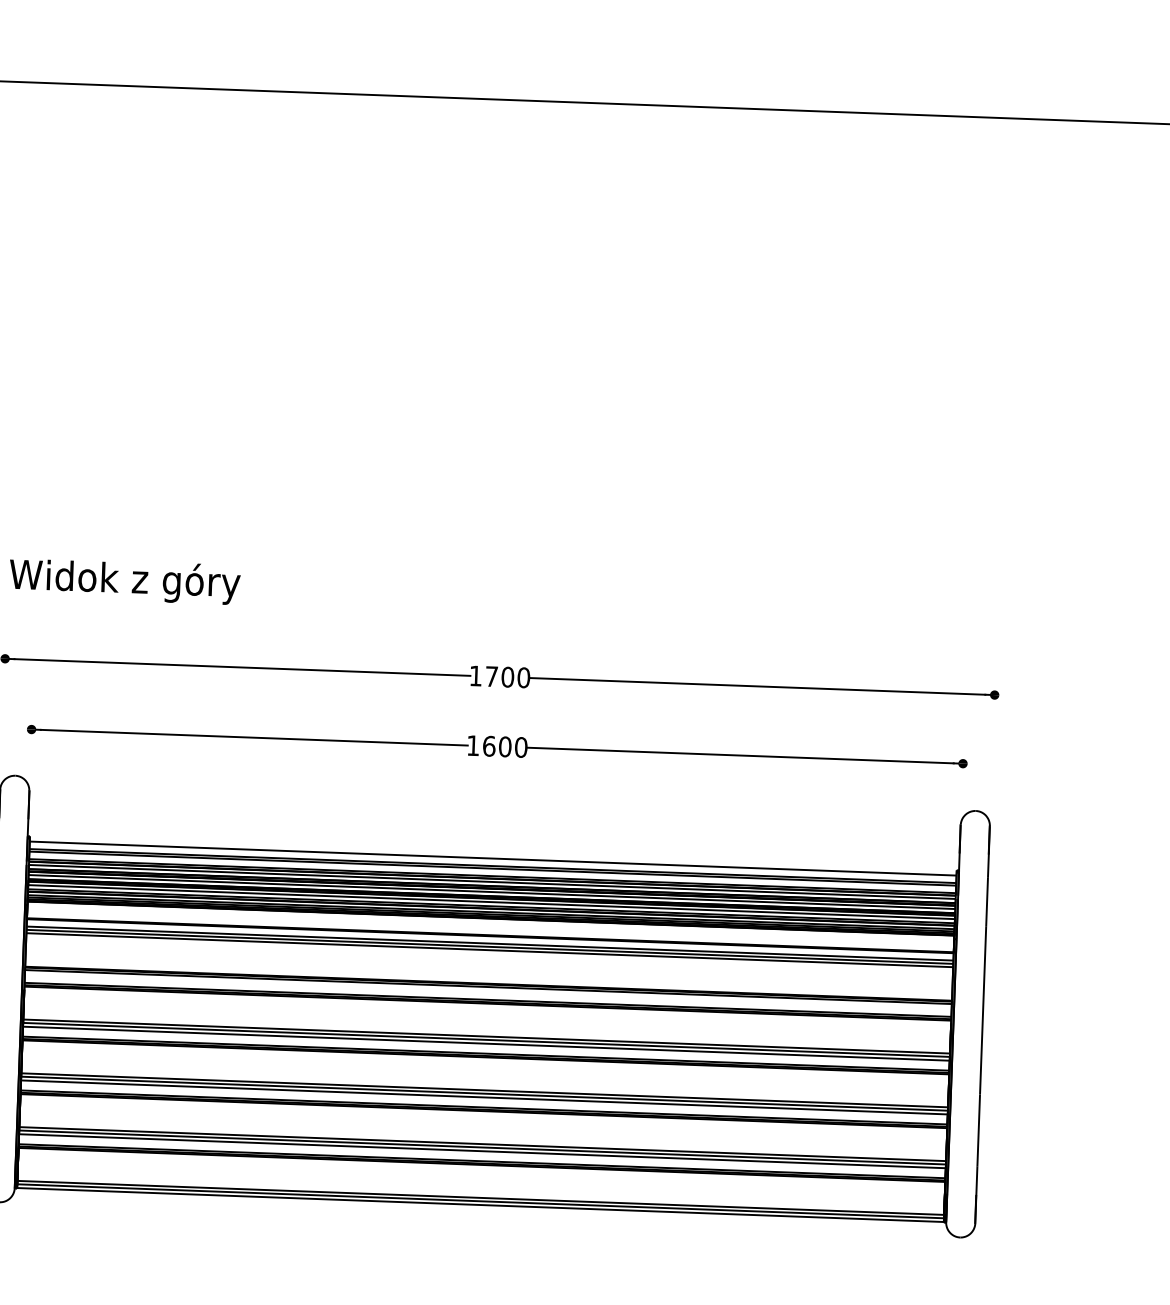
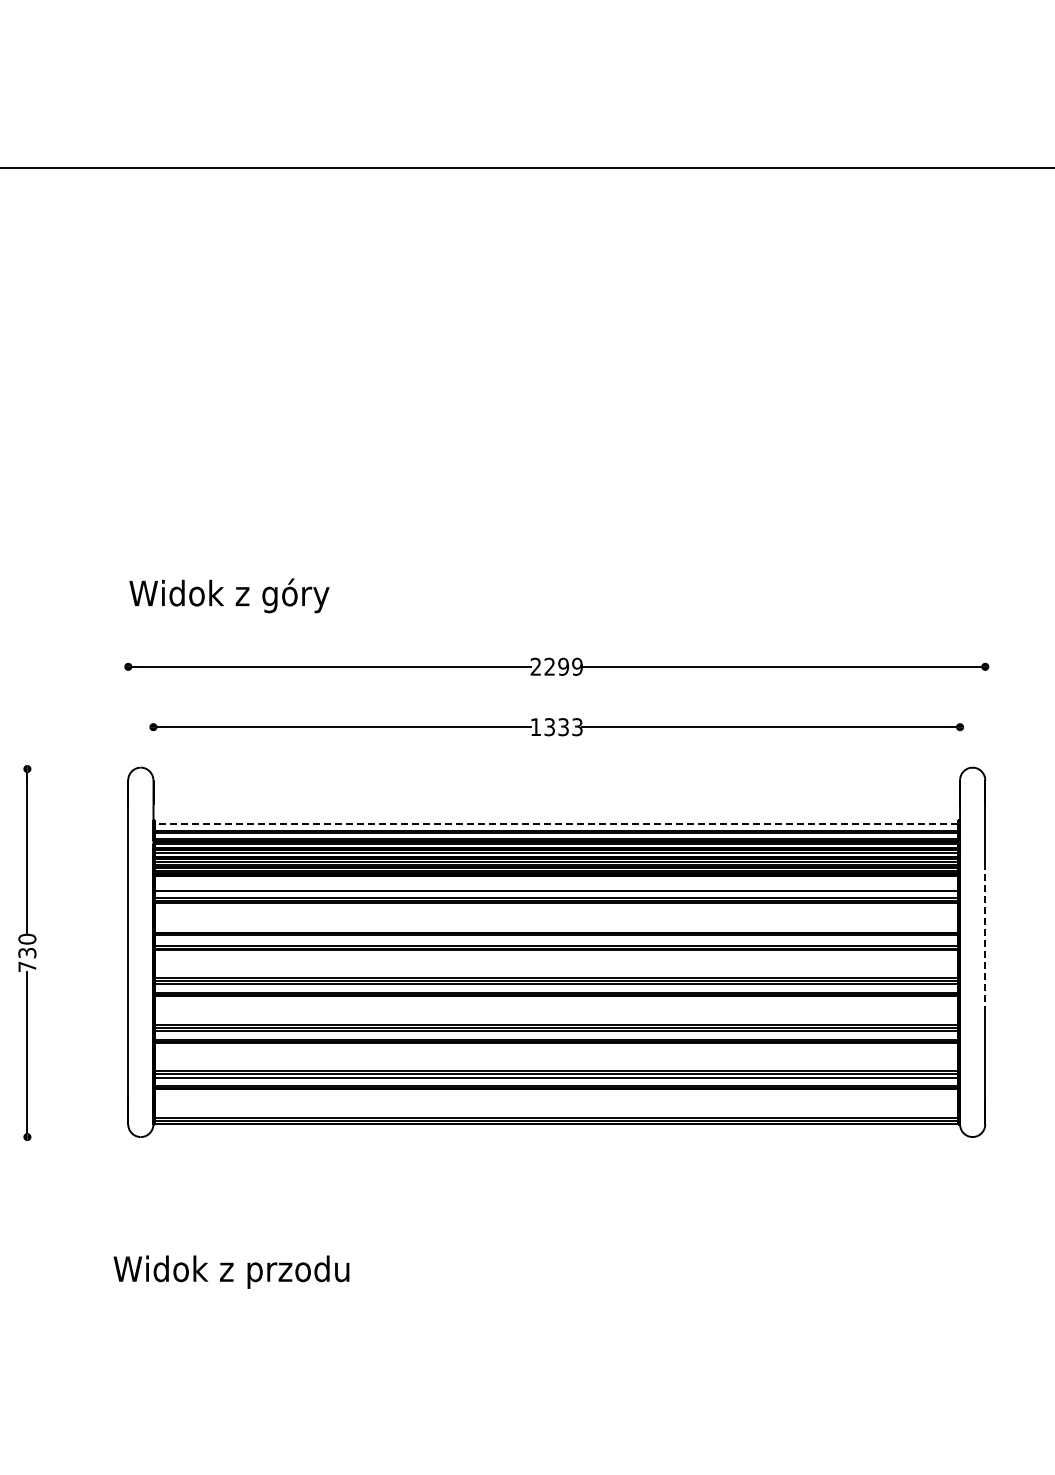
text: (499, 676) -> (556, 666), 1700 -> 2299
text: (505, 747) -> (563, 727), 1600 -> 1333
line: (492, 858) -> (556, 824), solid -> dashed
line: (983, 1011) -> (985, 940), solid -> dashed

